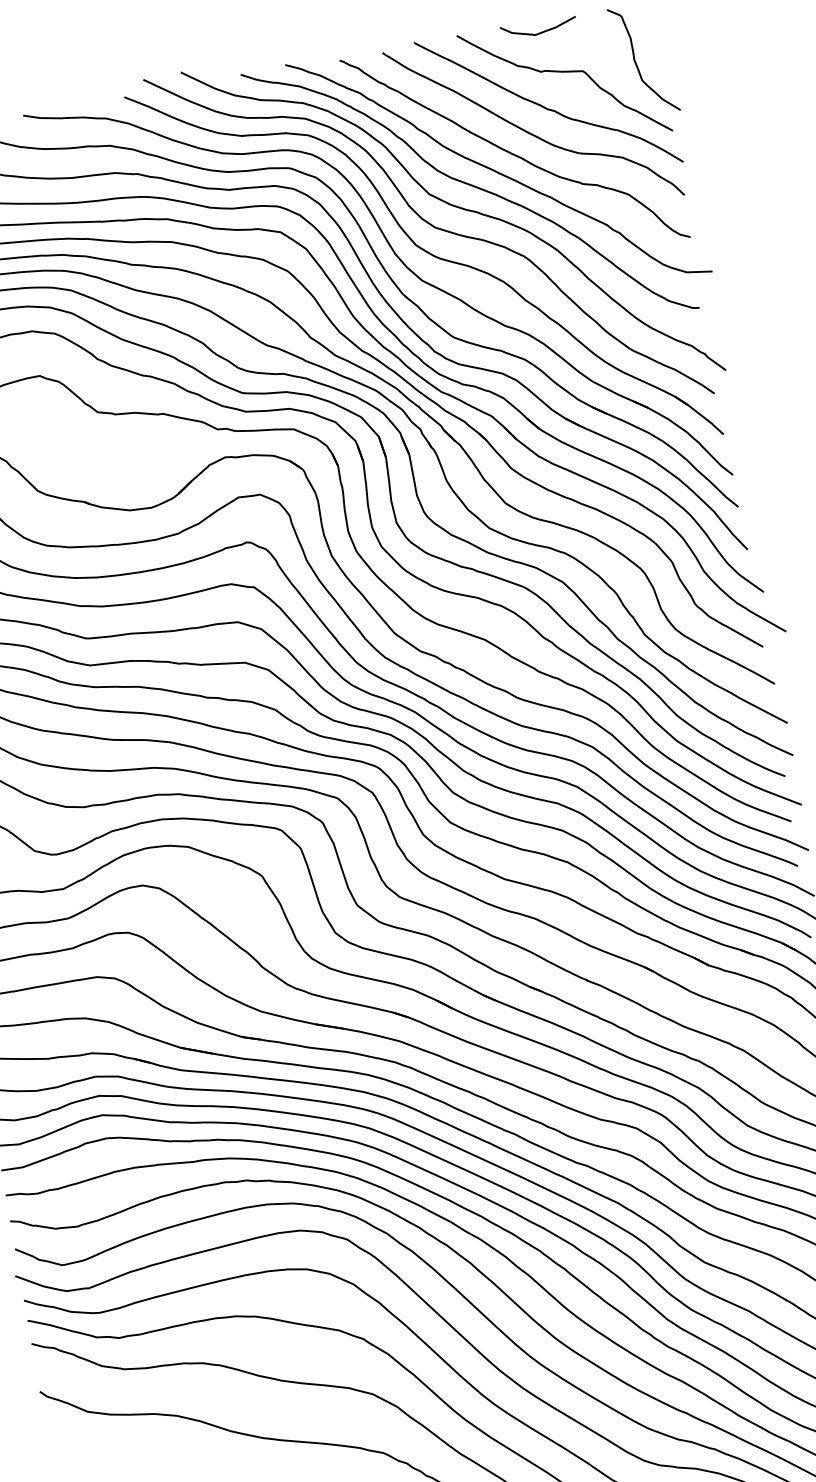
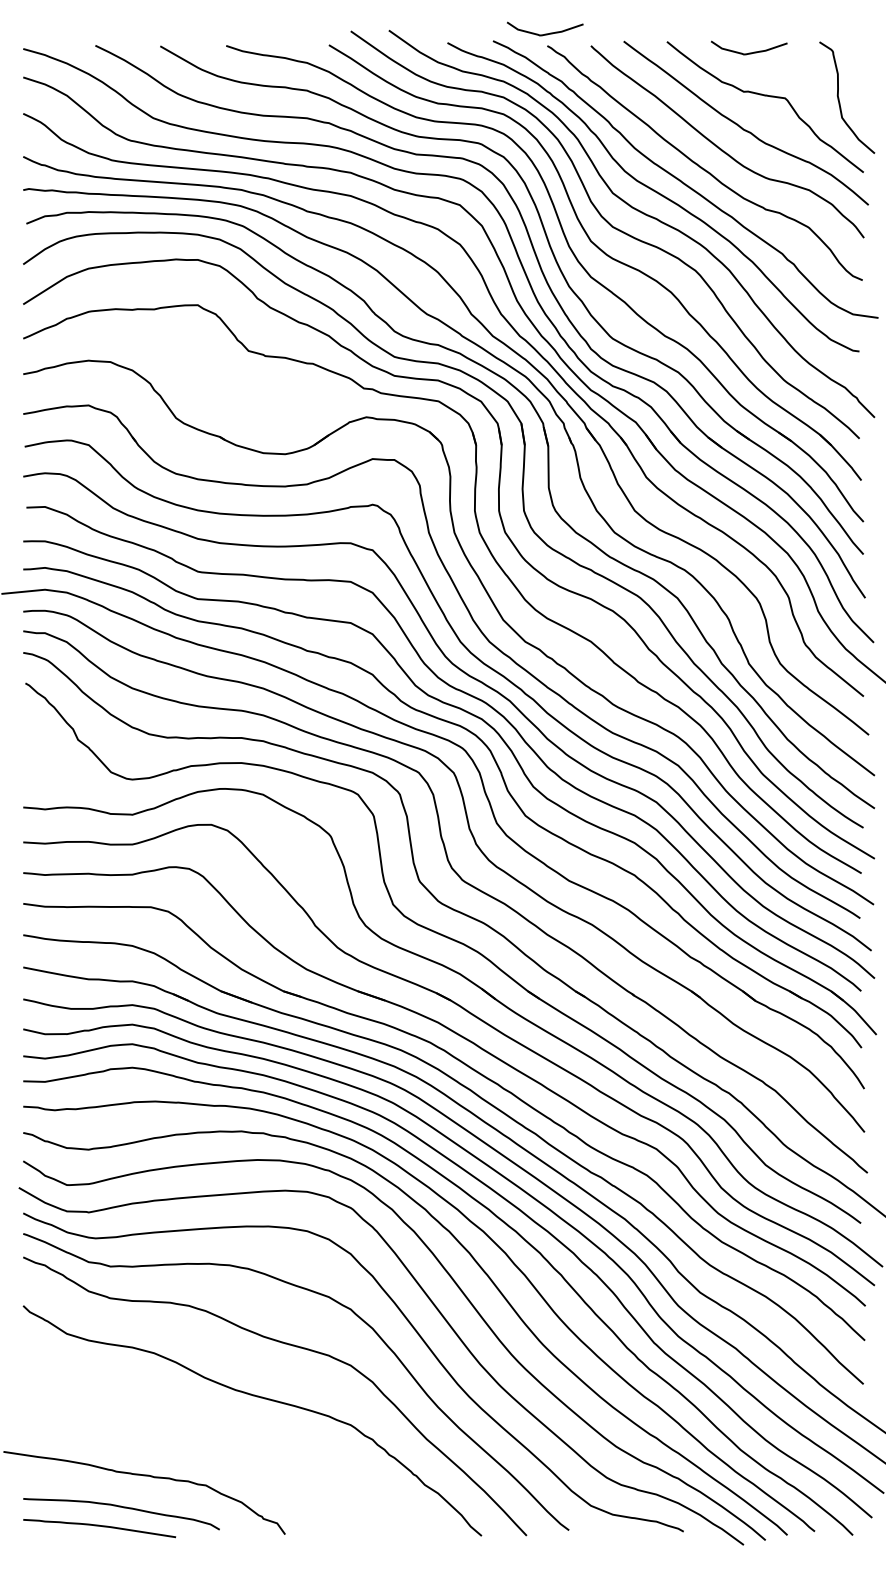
curve: (335, 48) -> (545, 33), added

